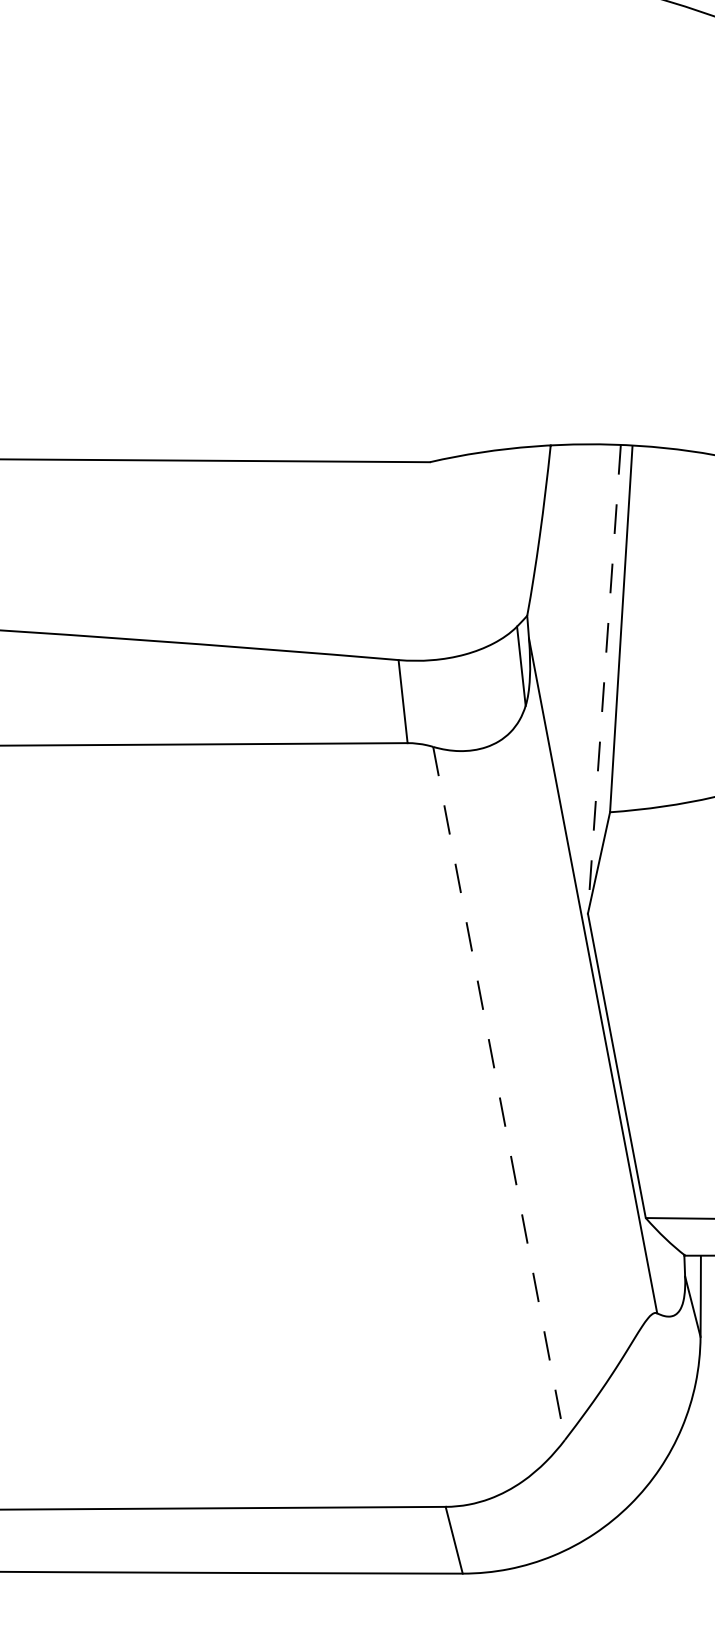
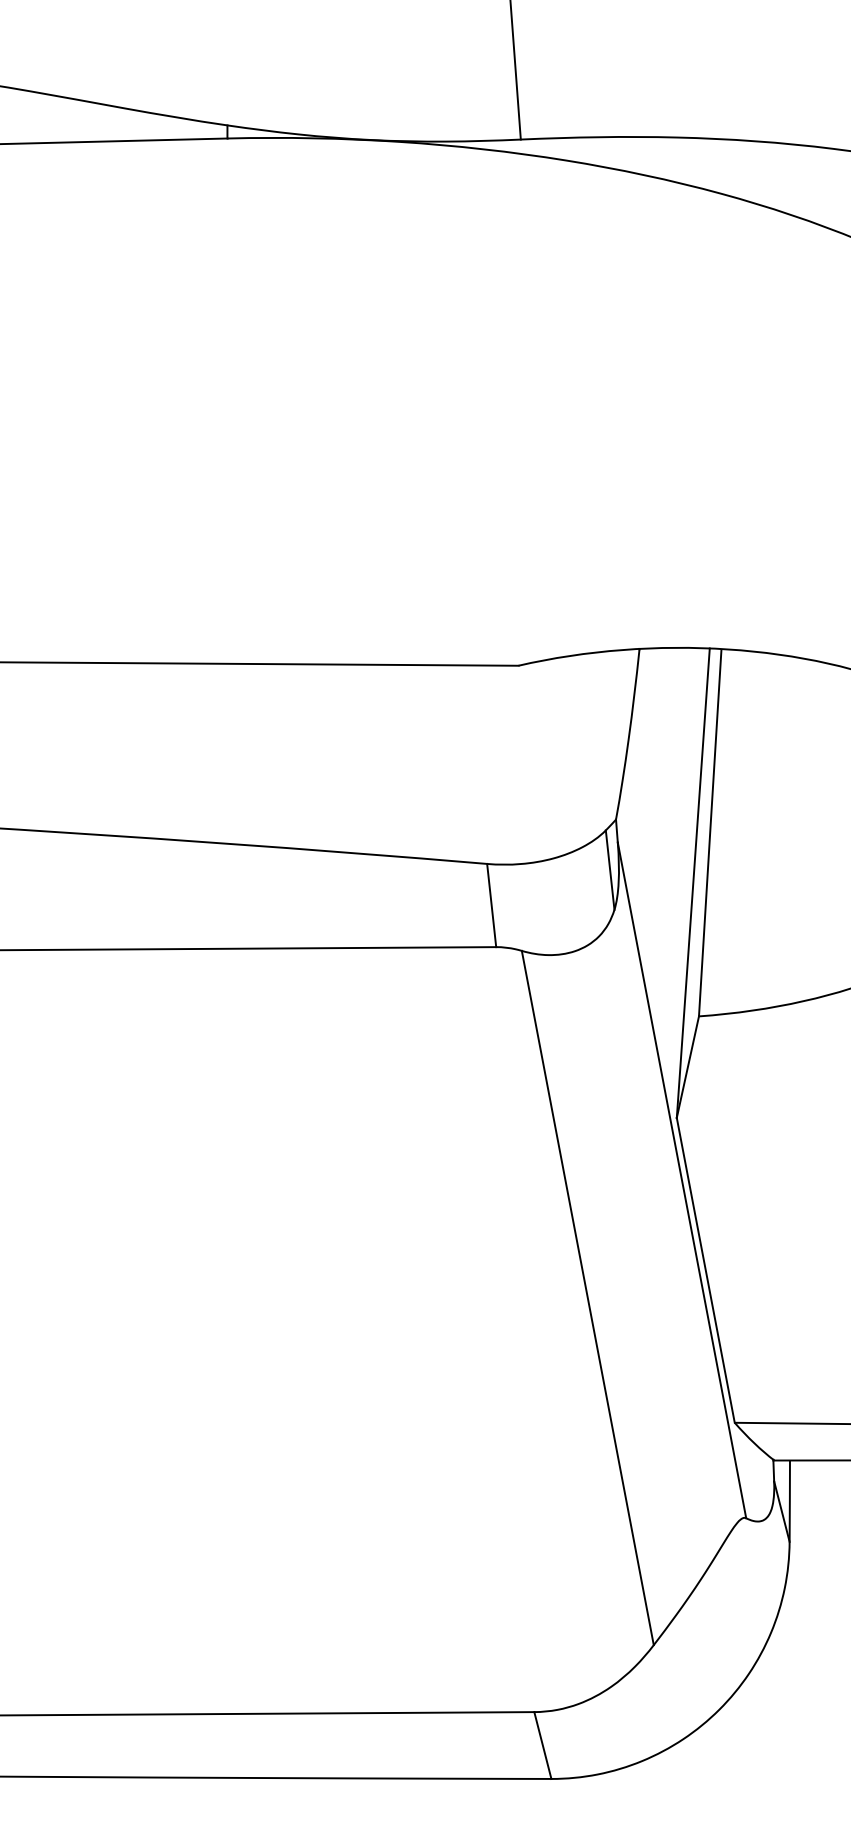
line: (604, 679) -> (693, 883), dashed -> solid
line: (498, 1093) -> (587, 1298), dashed -> solid

